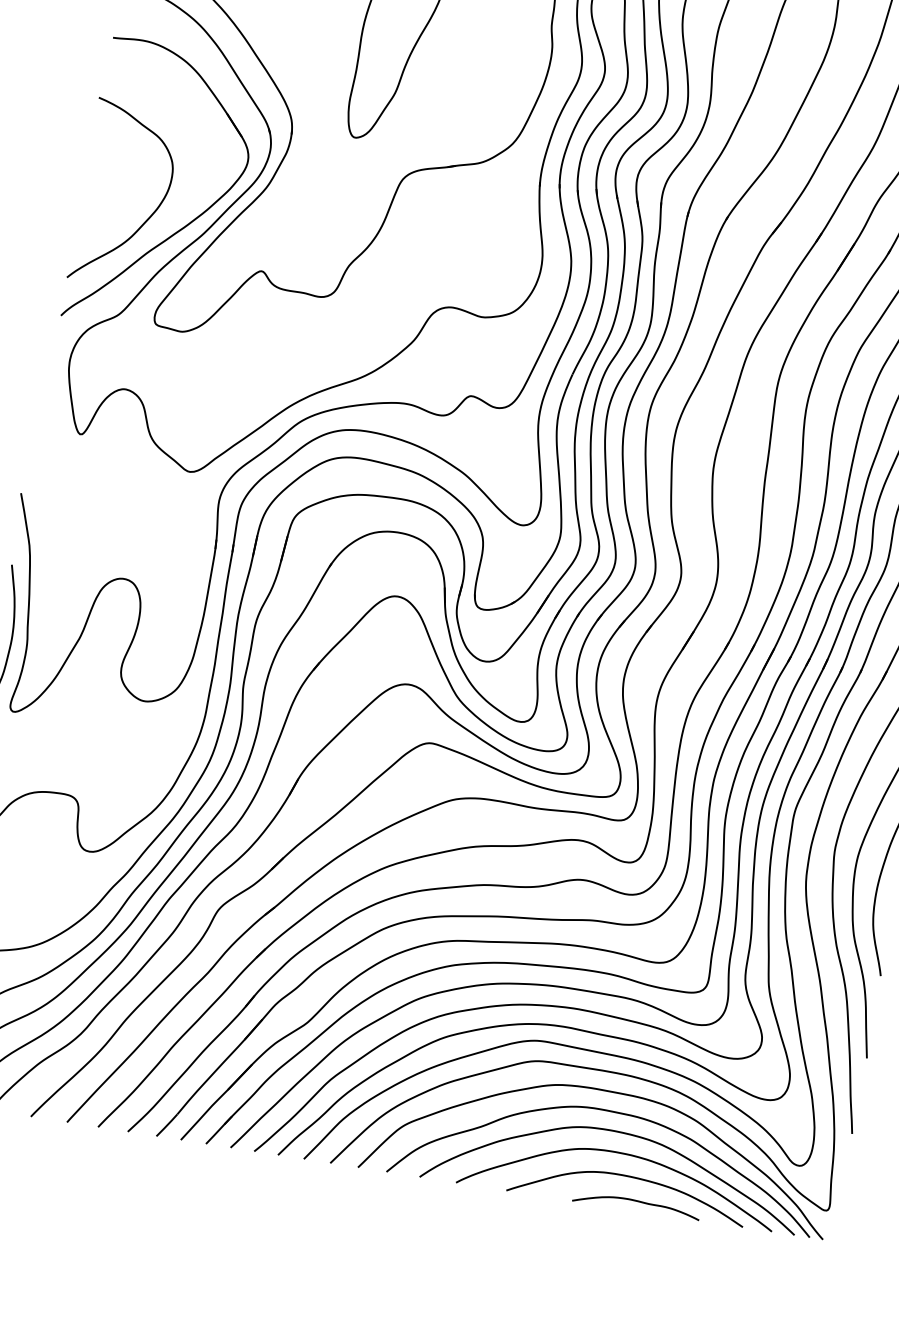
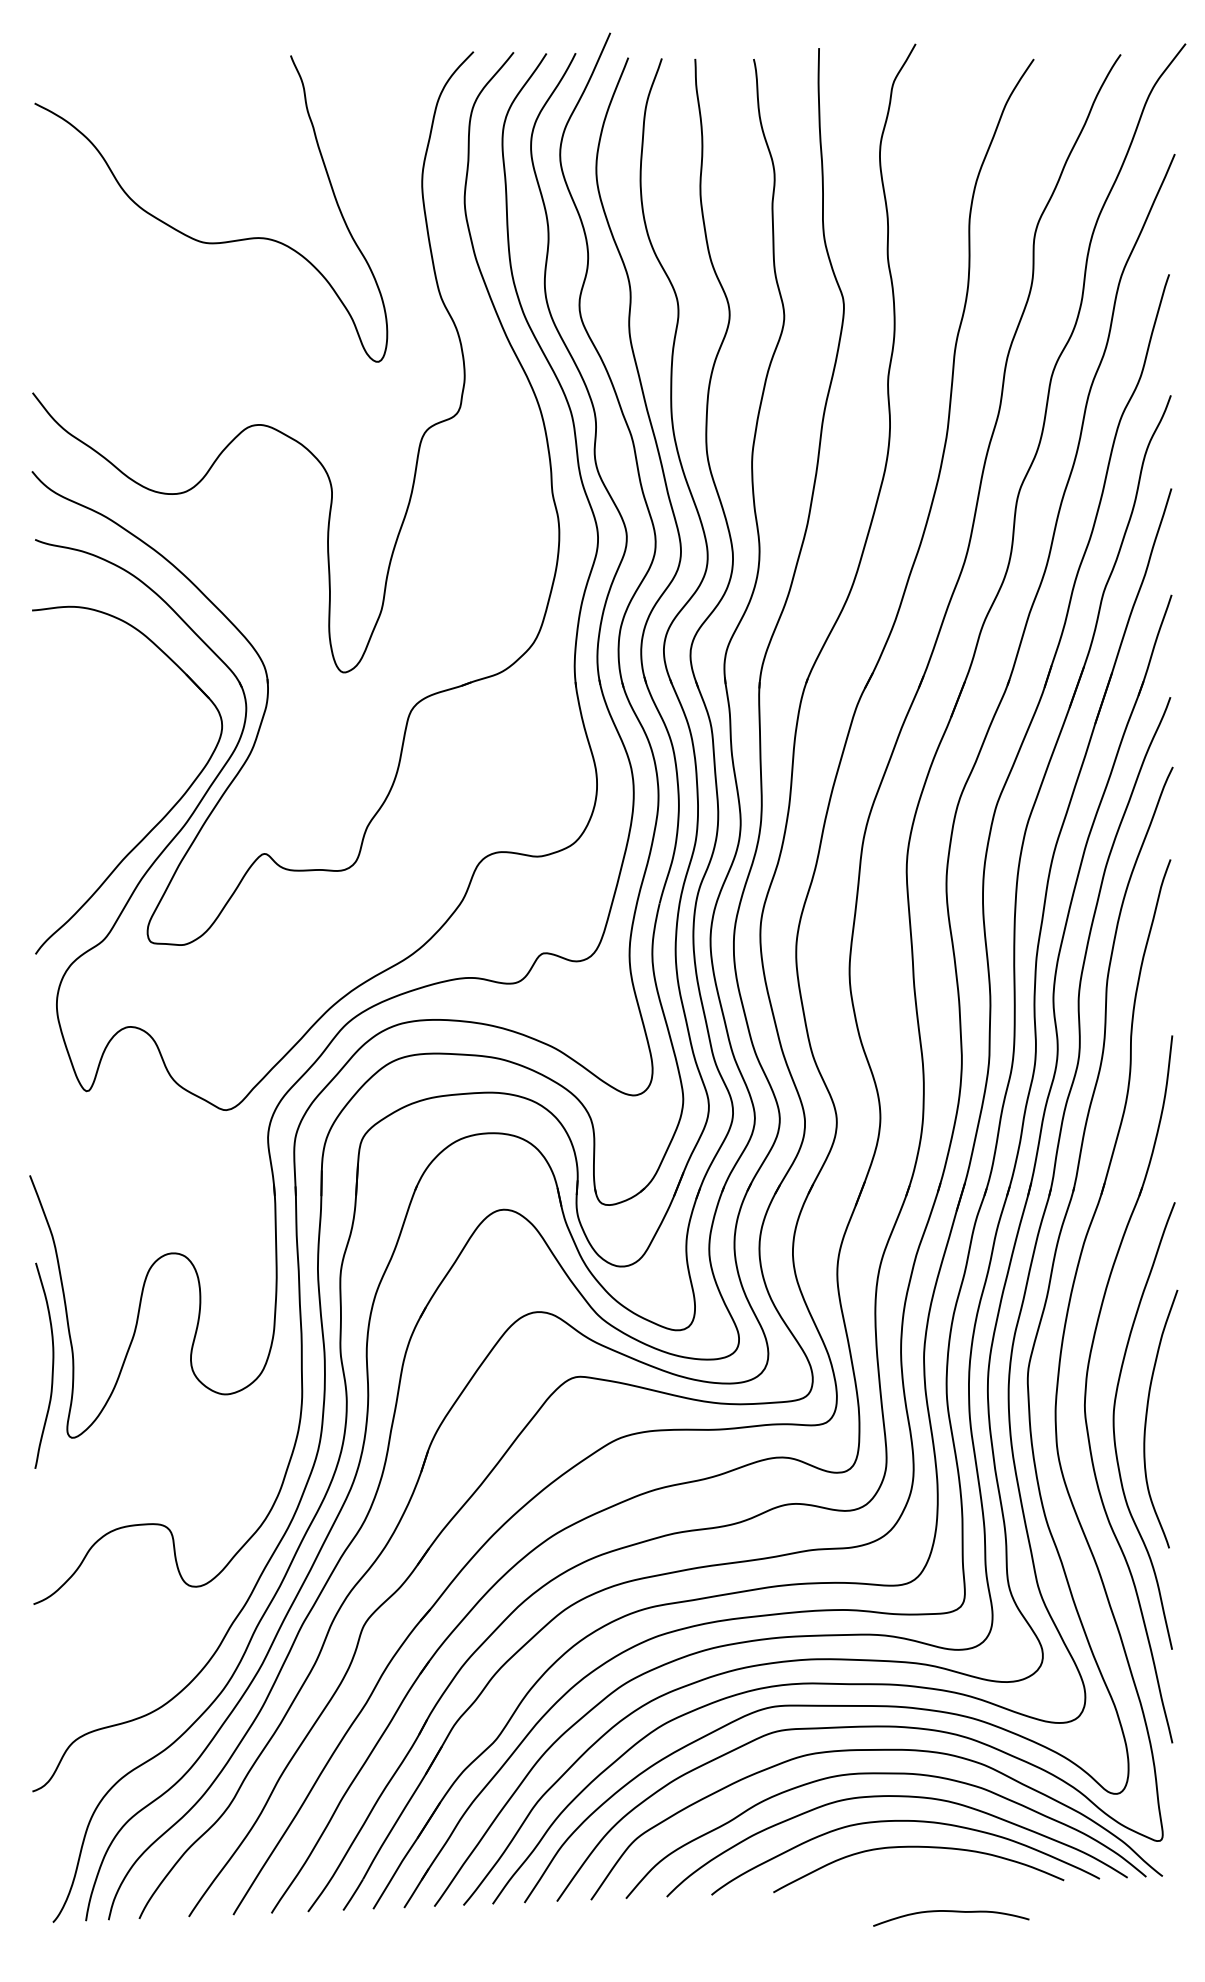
curve: (147, 218) -> (115, 818), removed
curve: (637, 1202) -> (951, 1912), moved

